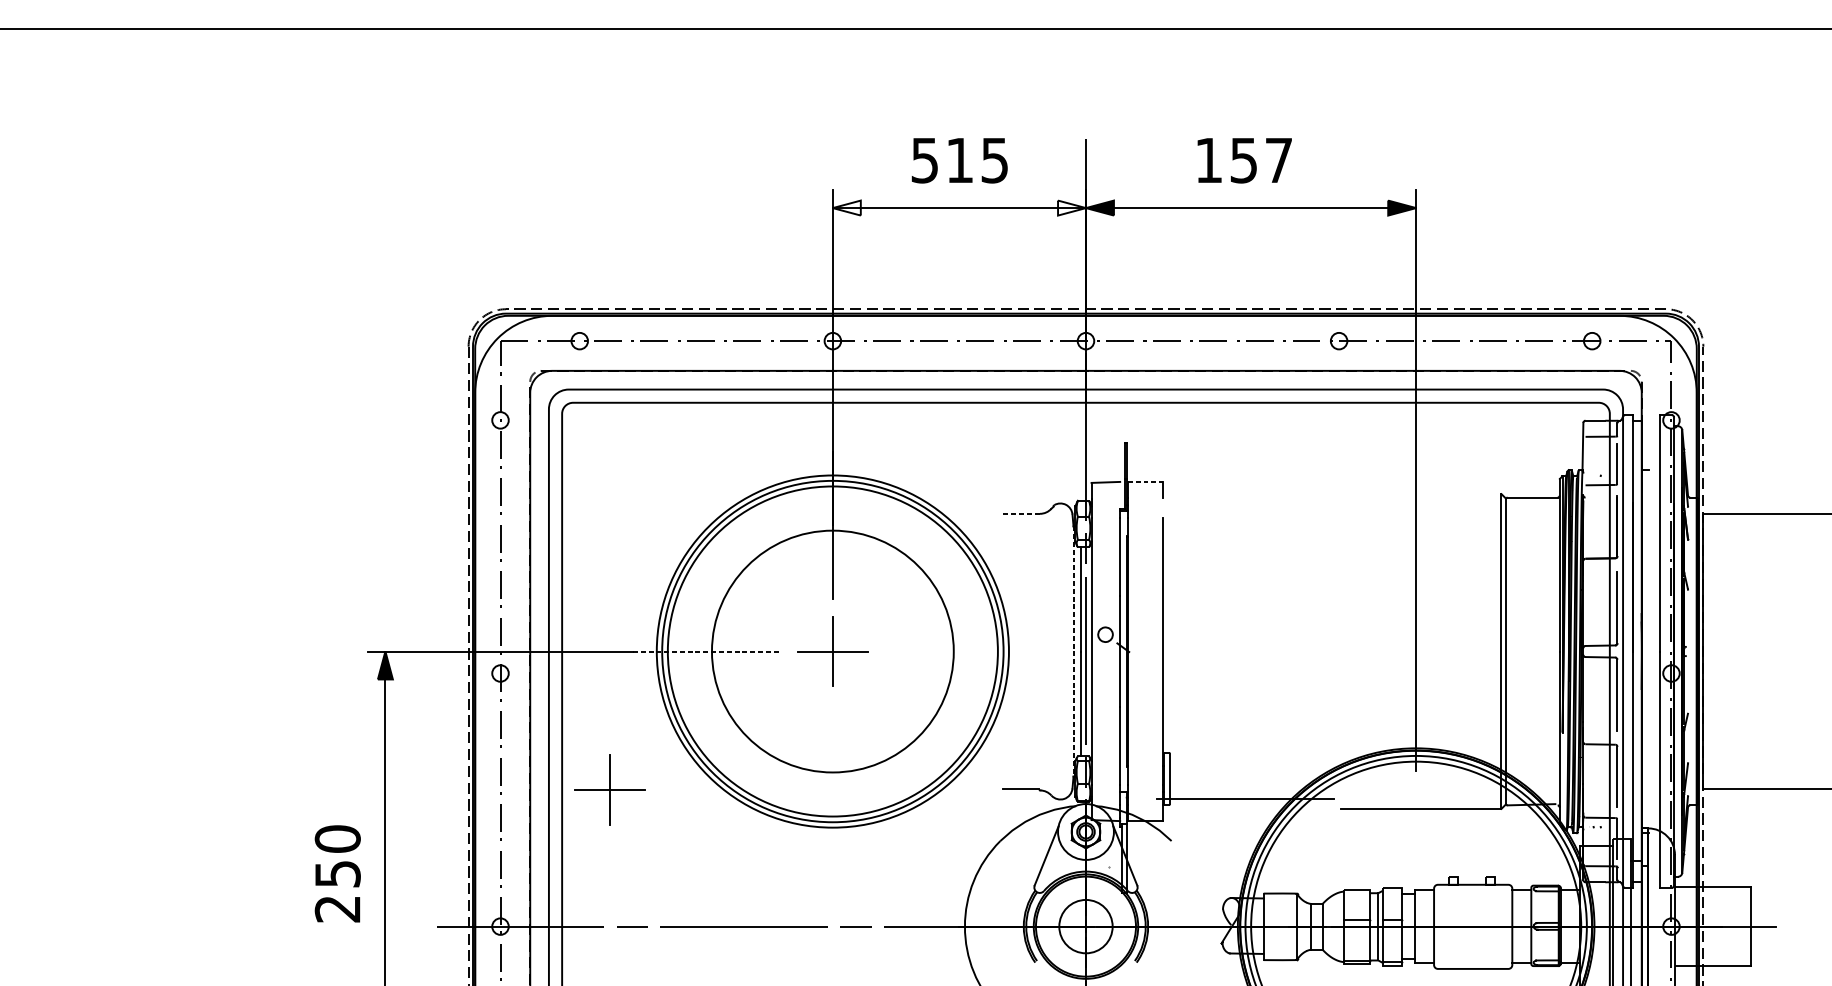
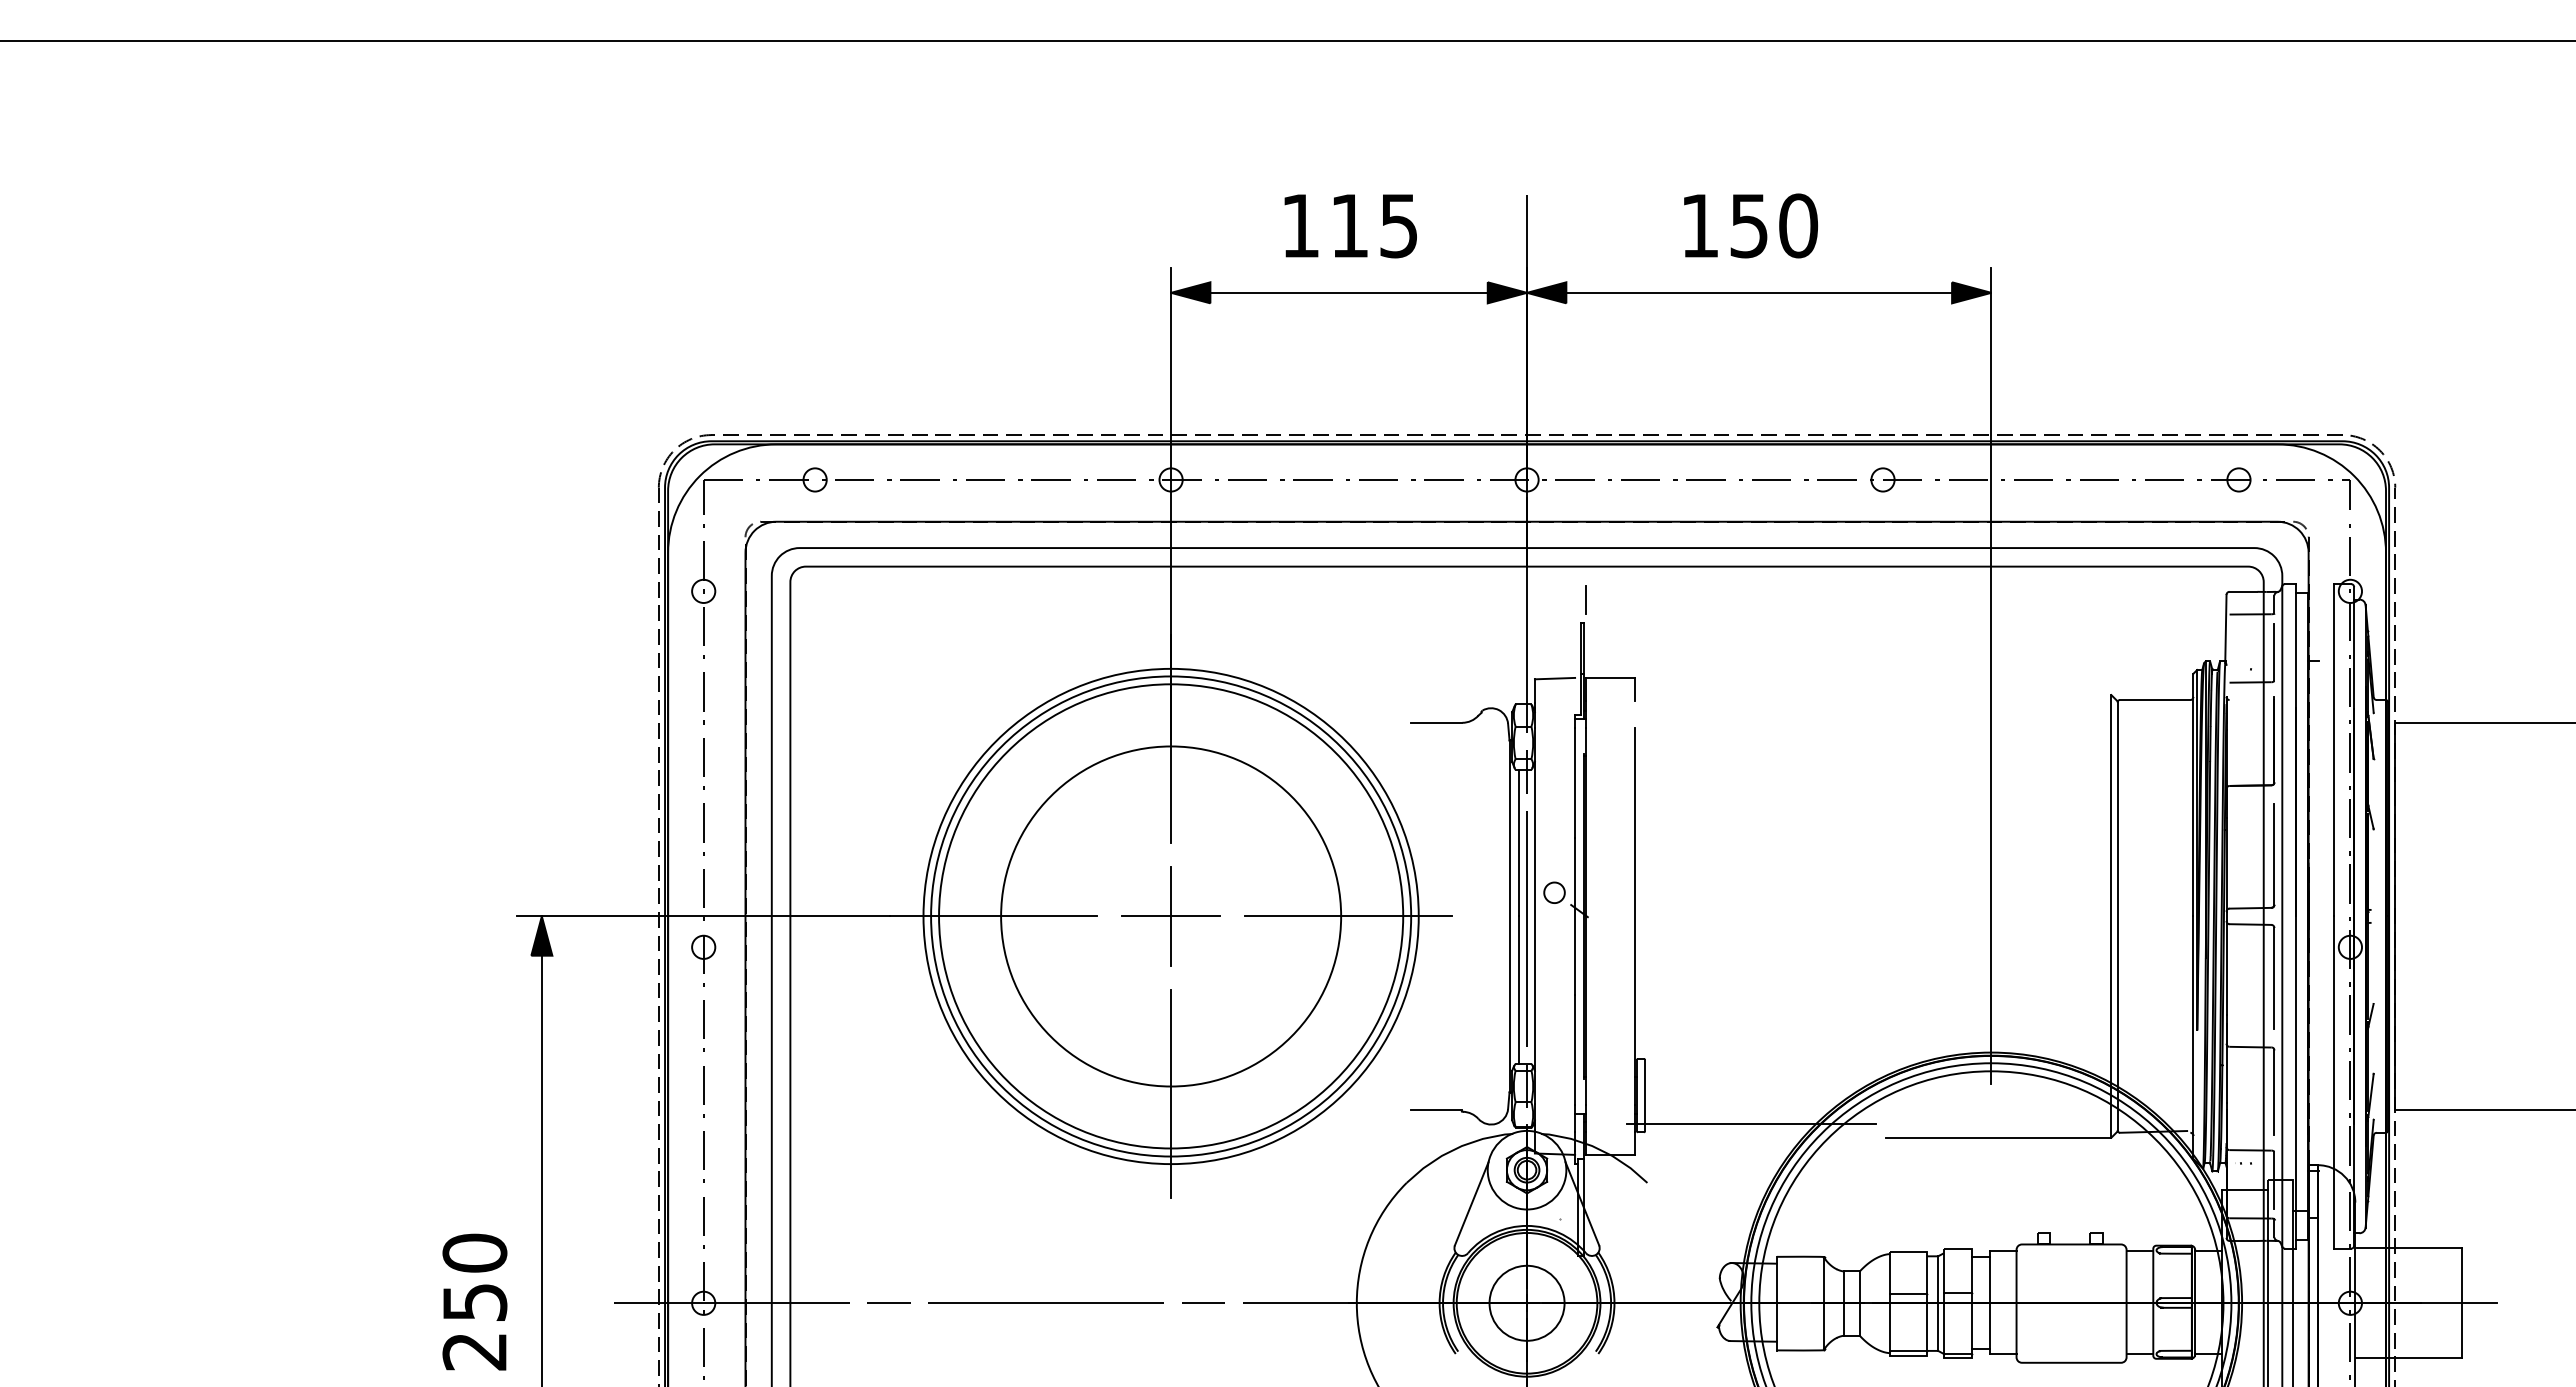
text: (924, 160) -> (1300, 226), 515 -> 115
text: (1279, 160) -> (1798, 225), 157 -> 150
fill: (846, 207) -> (1190, 292), added
fill: (1072, 207) -> (1507, 292), added
line: (1127, 426) -> (1585, 599), added
line: (1145, 481) -> (1610, 677), dashed -> solid
line: (1021, 513) -> (1436, 722), dashed -> solid
line: (706, 651) -> (993, 916), dashed -> solid
line: (959, 651) -> (1348, 916), added
line: (1073, 651) -> (1509, 916), dashed -> solid
line: (833, 777) -> (1171, 1093), added
part: (609, 790) -> (856, 1111), removed
text: (337, 873) -> (474, 1301), moved

